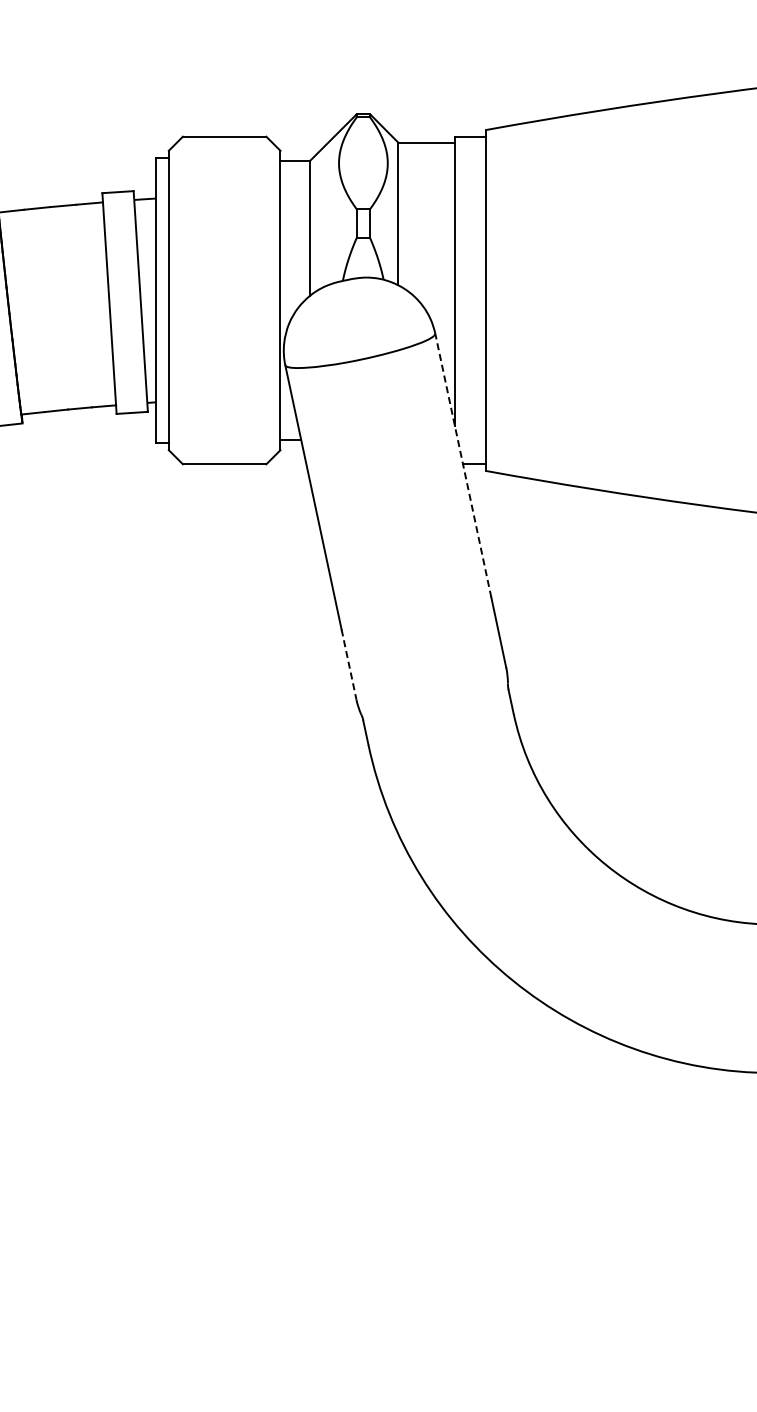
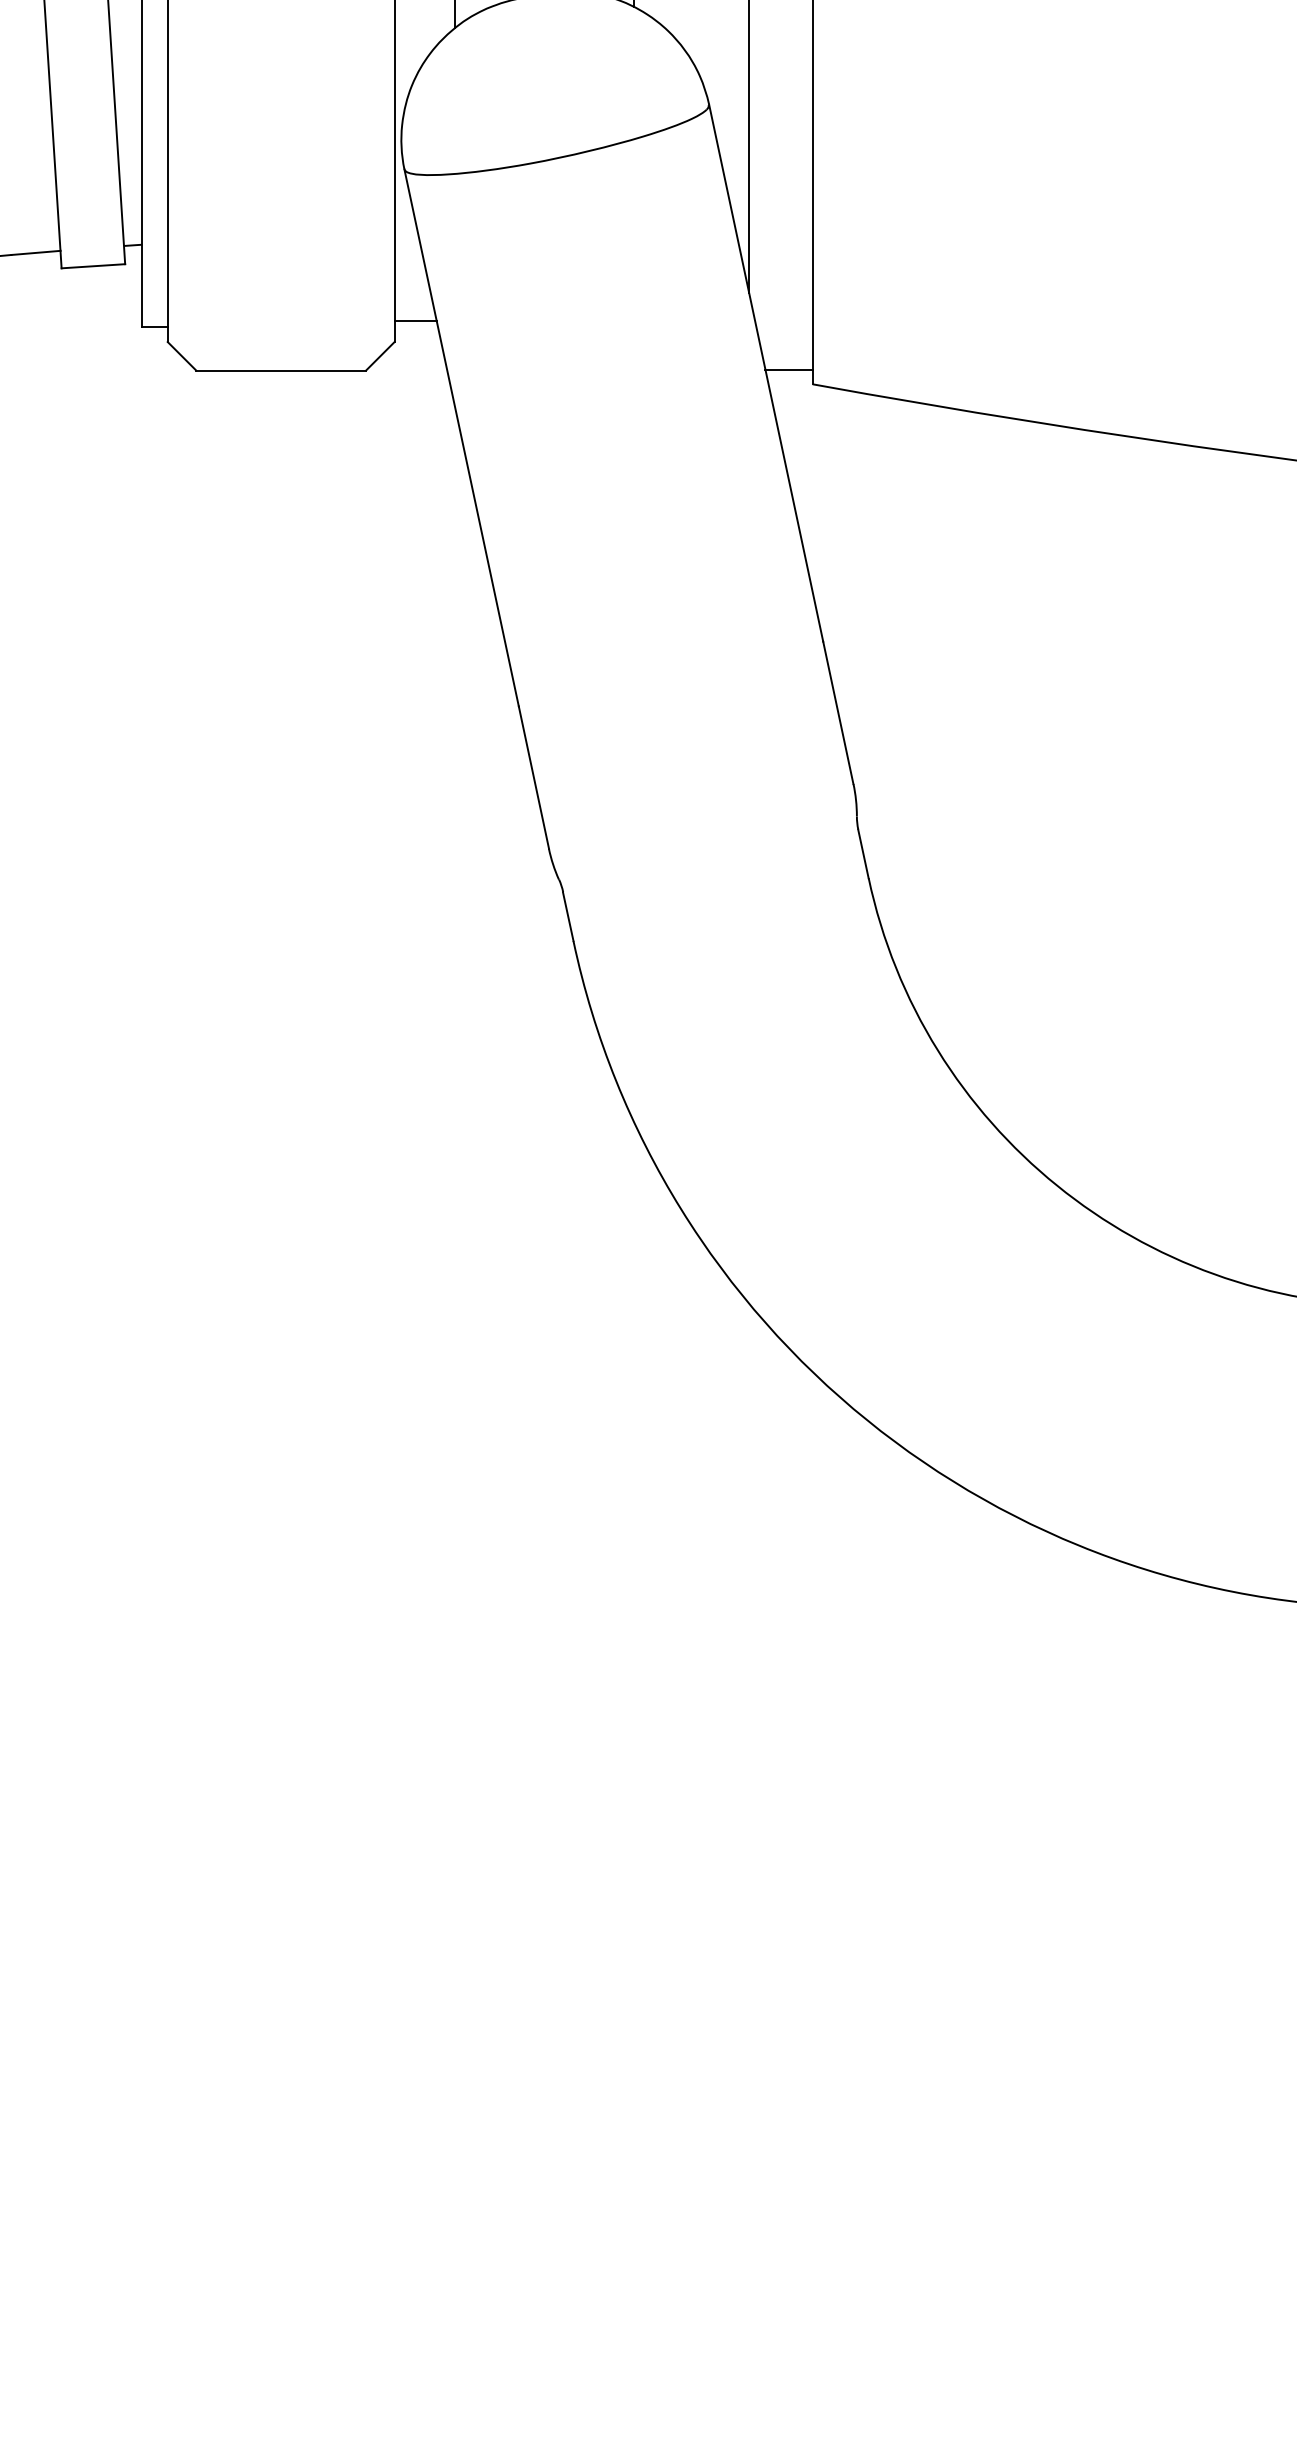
line: (463, 465) -> (766, 373), dashed -> solid
line: (349, 664) -> (534, 777), dashed -> solid

